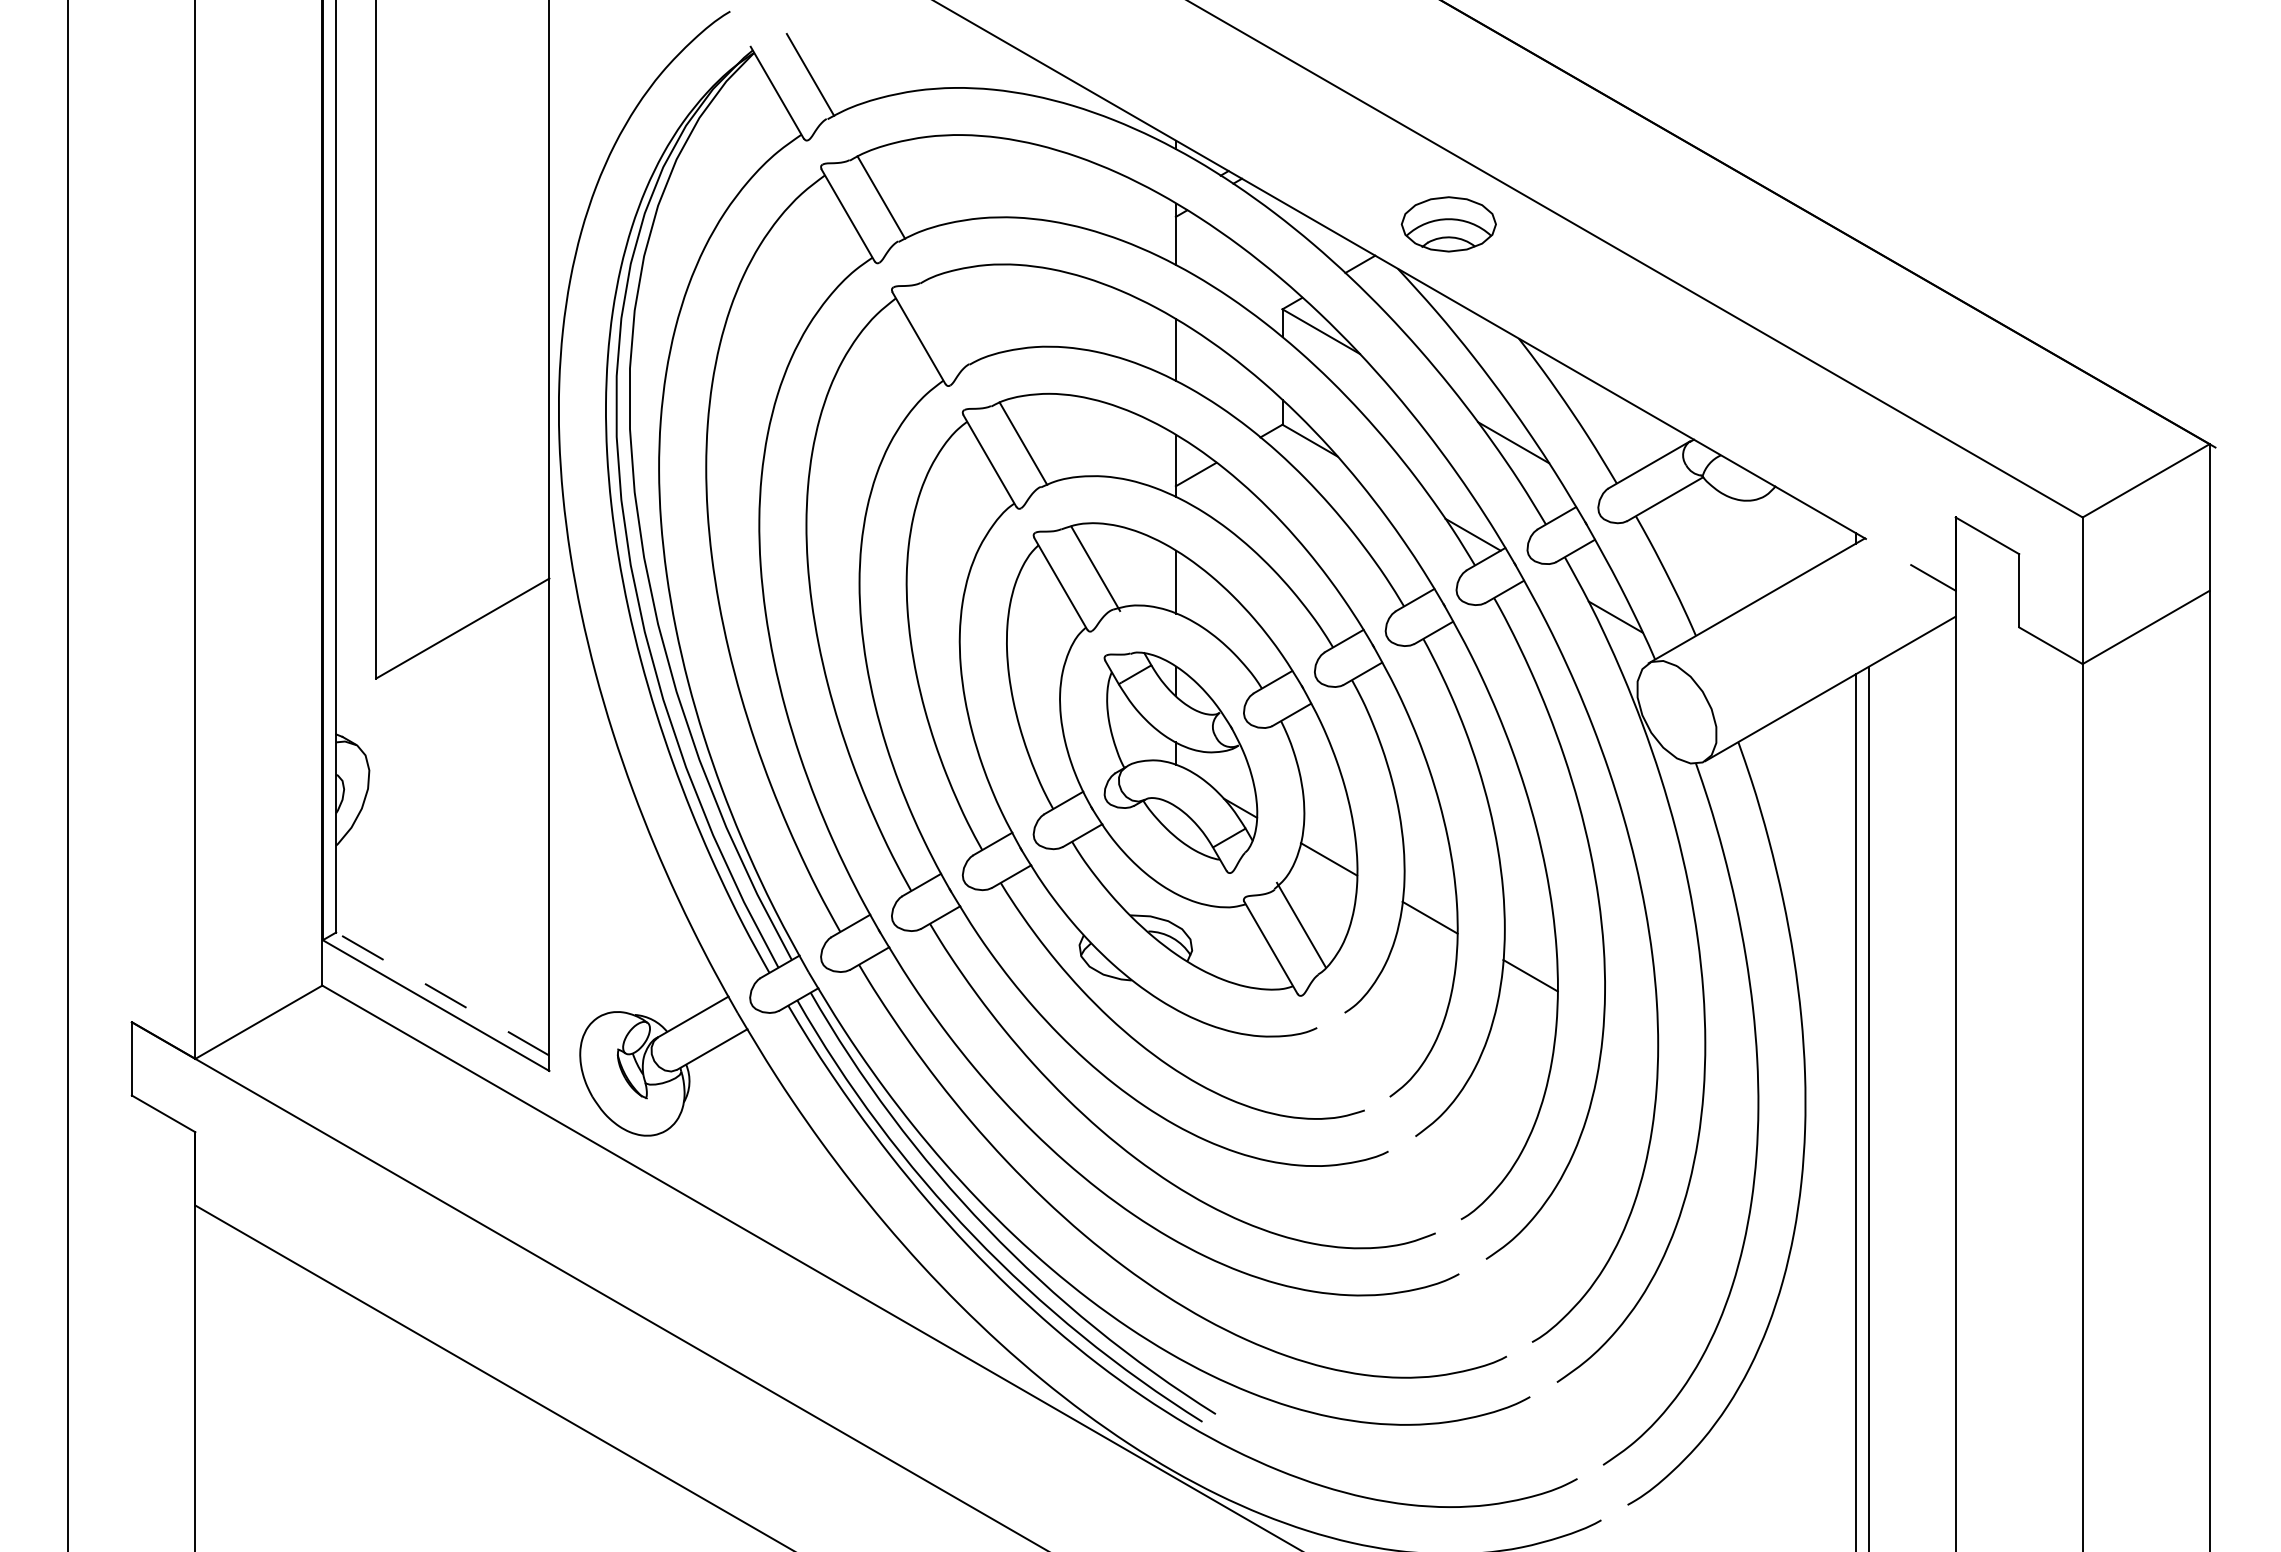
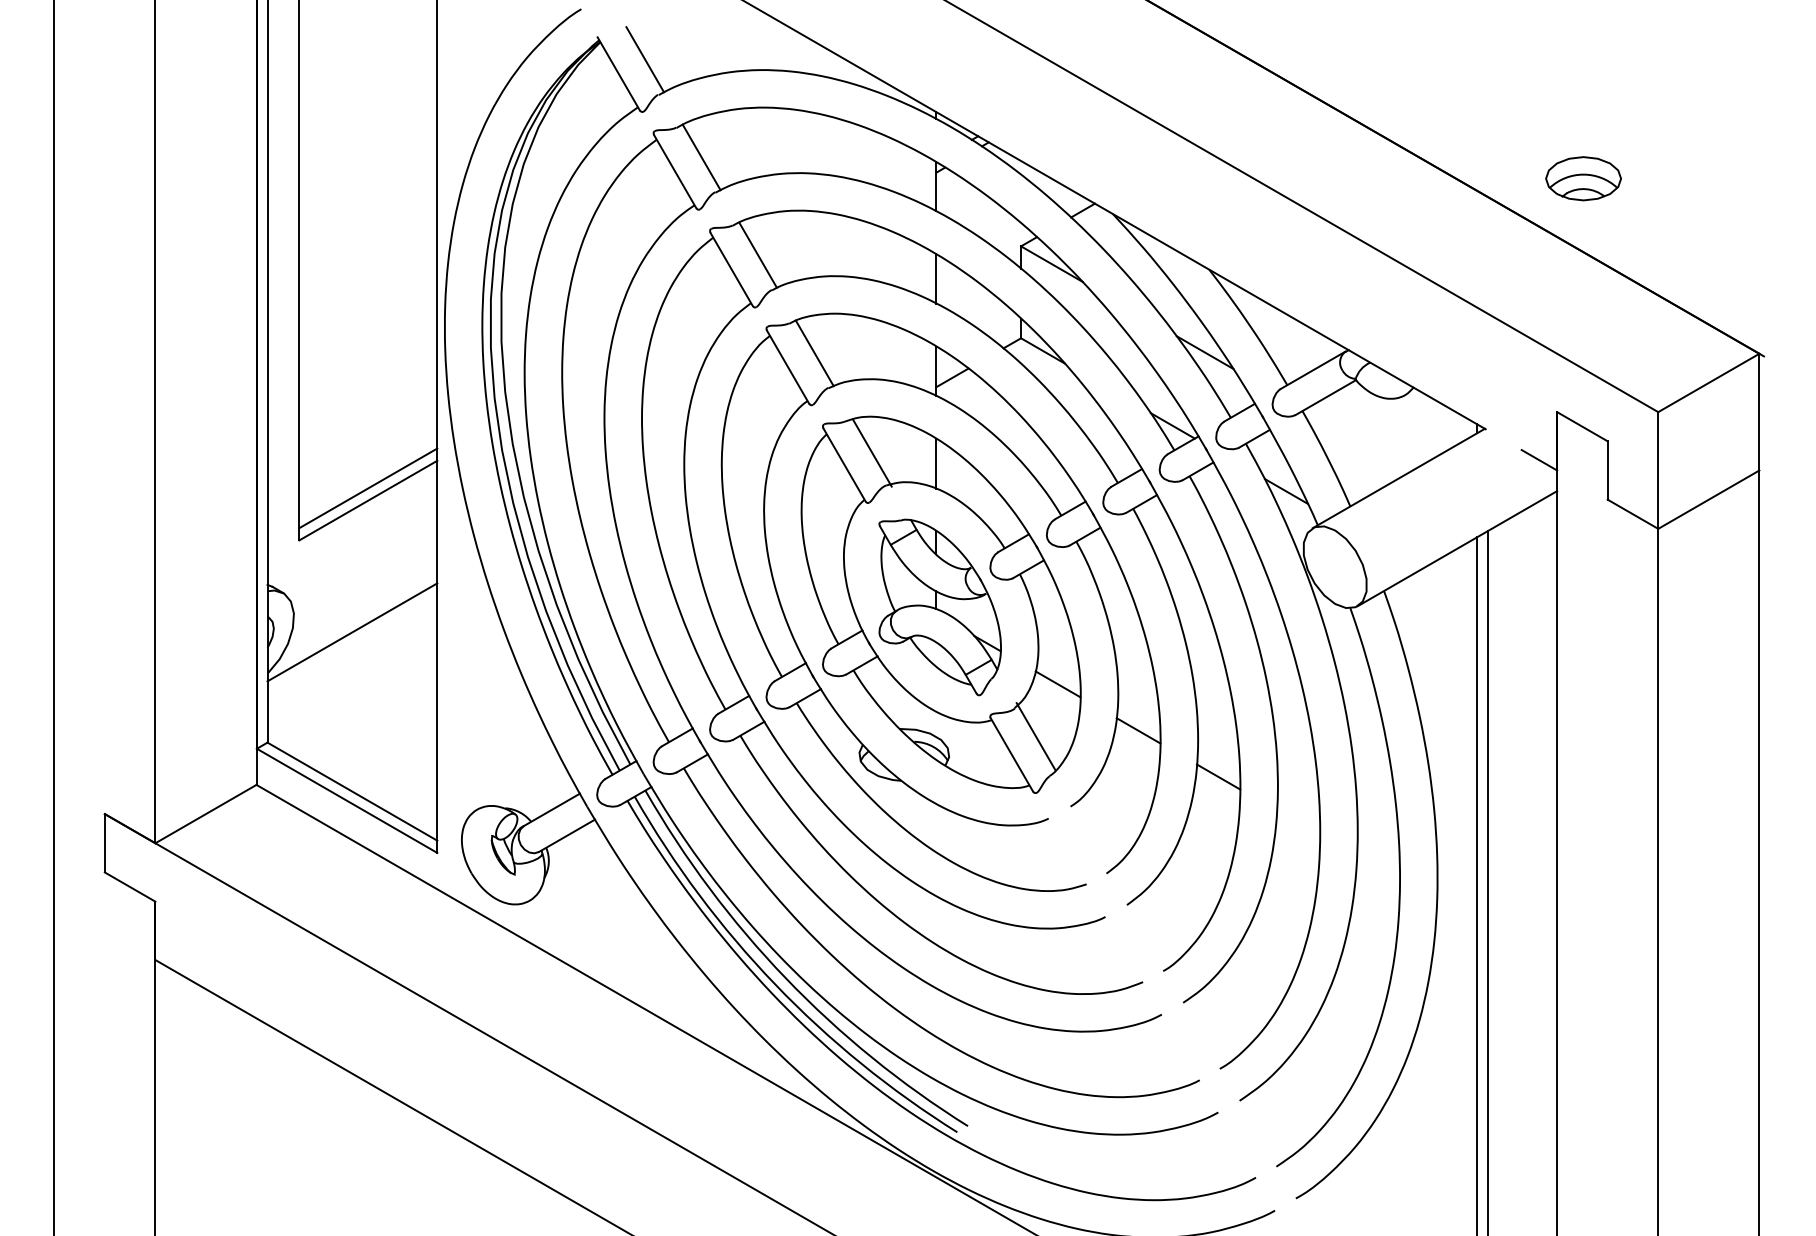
part: (1448, 224) -> (1583, 178), moved
line: (951, 320) -> (757, 255), added
line: (462, 613) -> (368, 488), added
line: (442, 793) -> (352, 631), added
line: (442, 993) -> (352, 791), dashed -> solid

